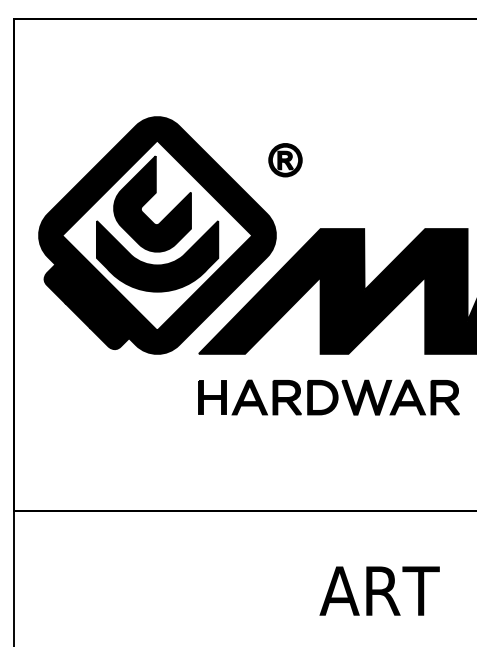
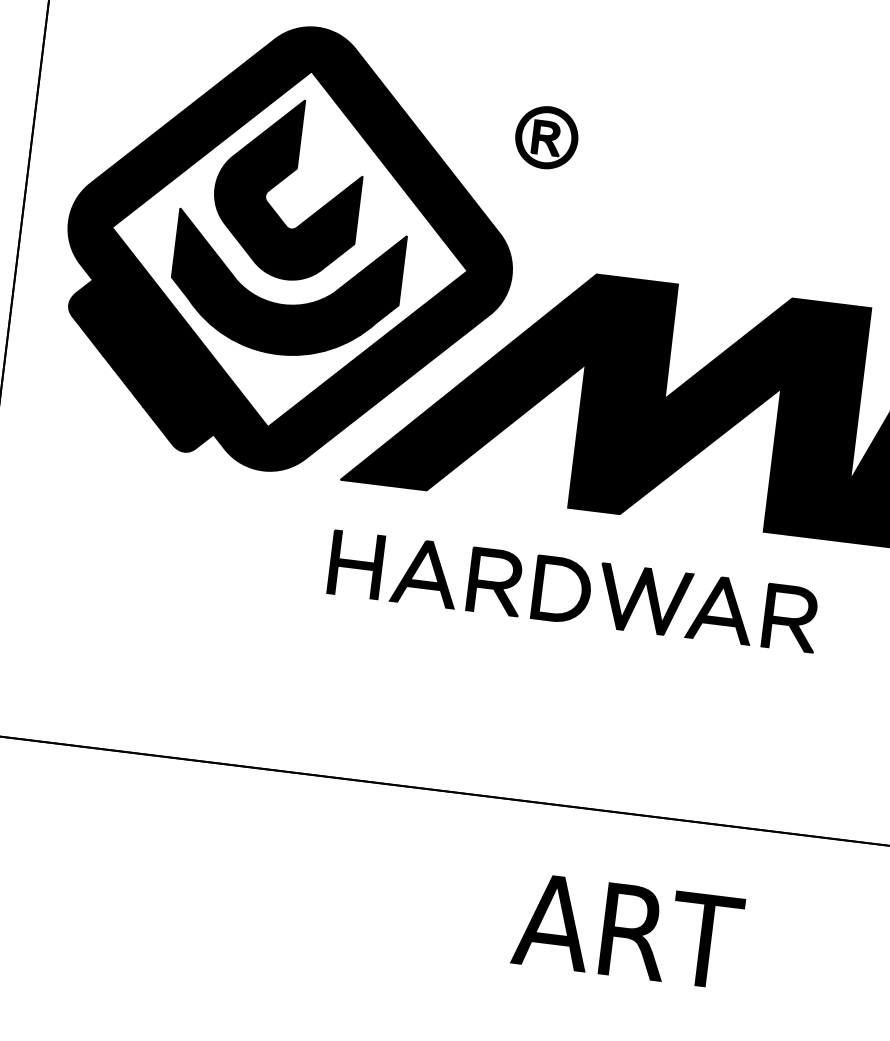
text: (379, 590) -> (627, 930), moved

